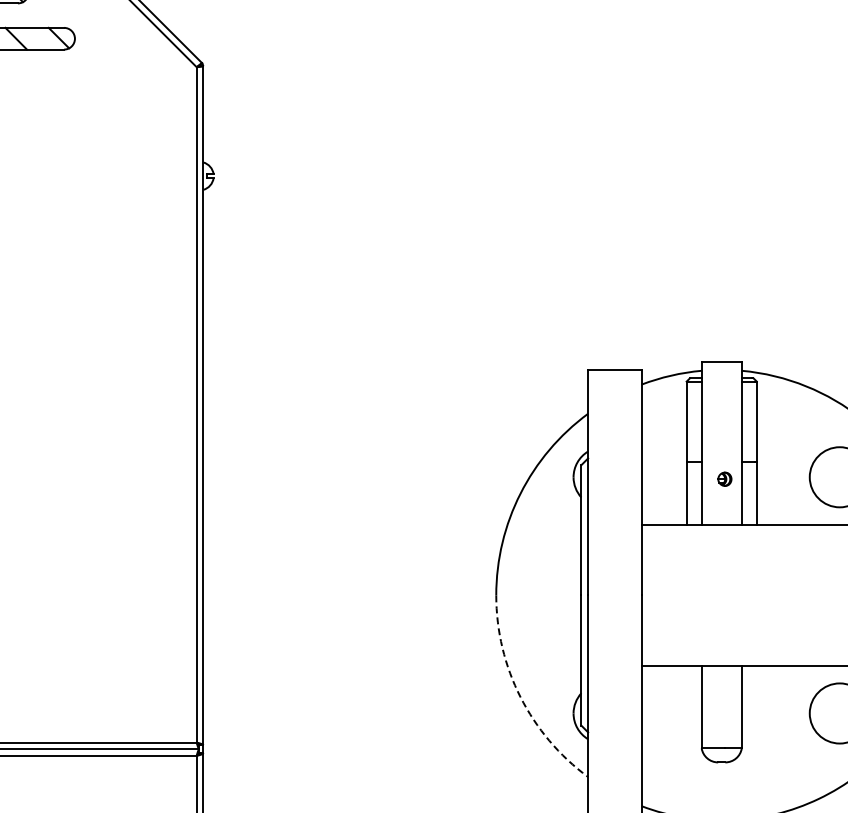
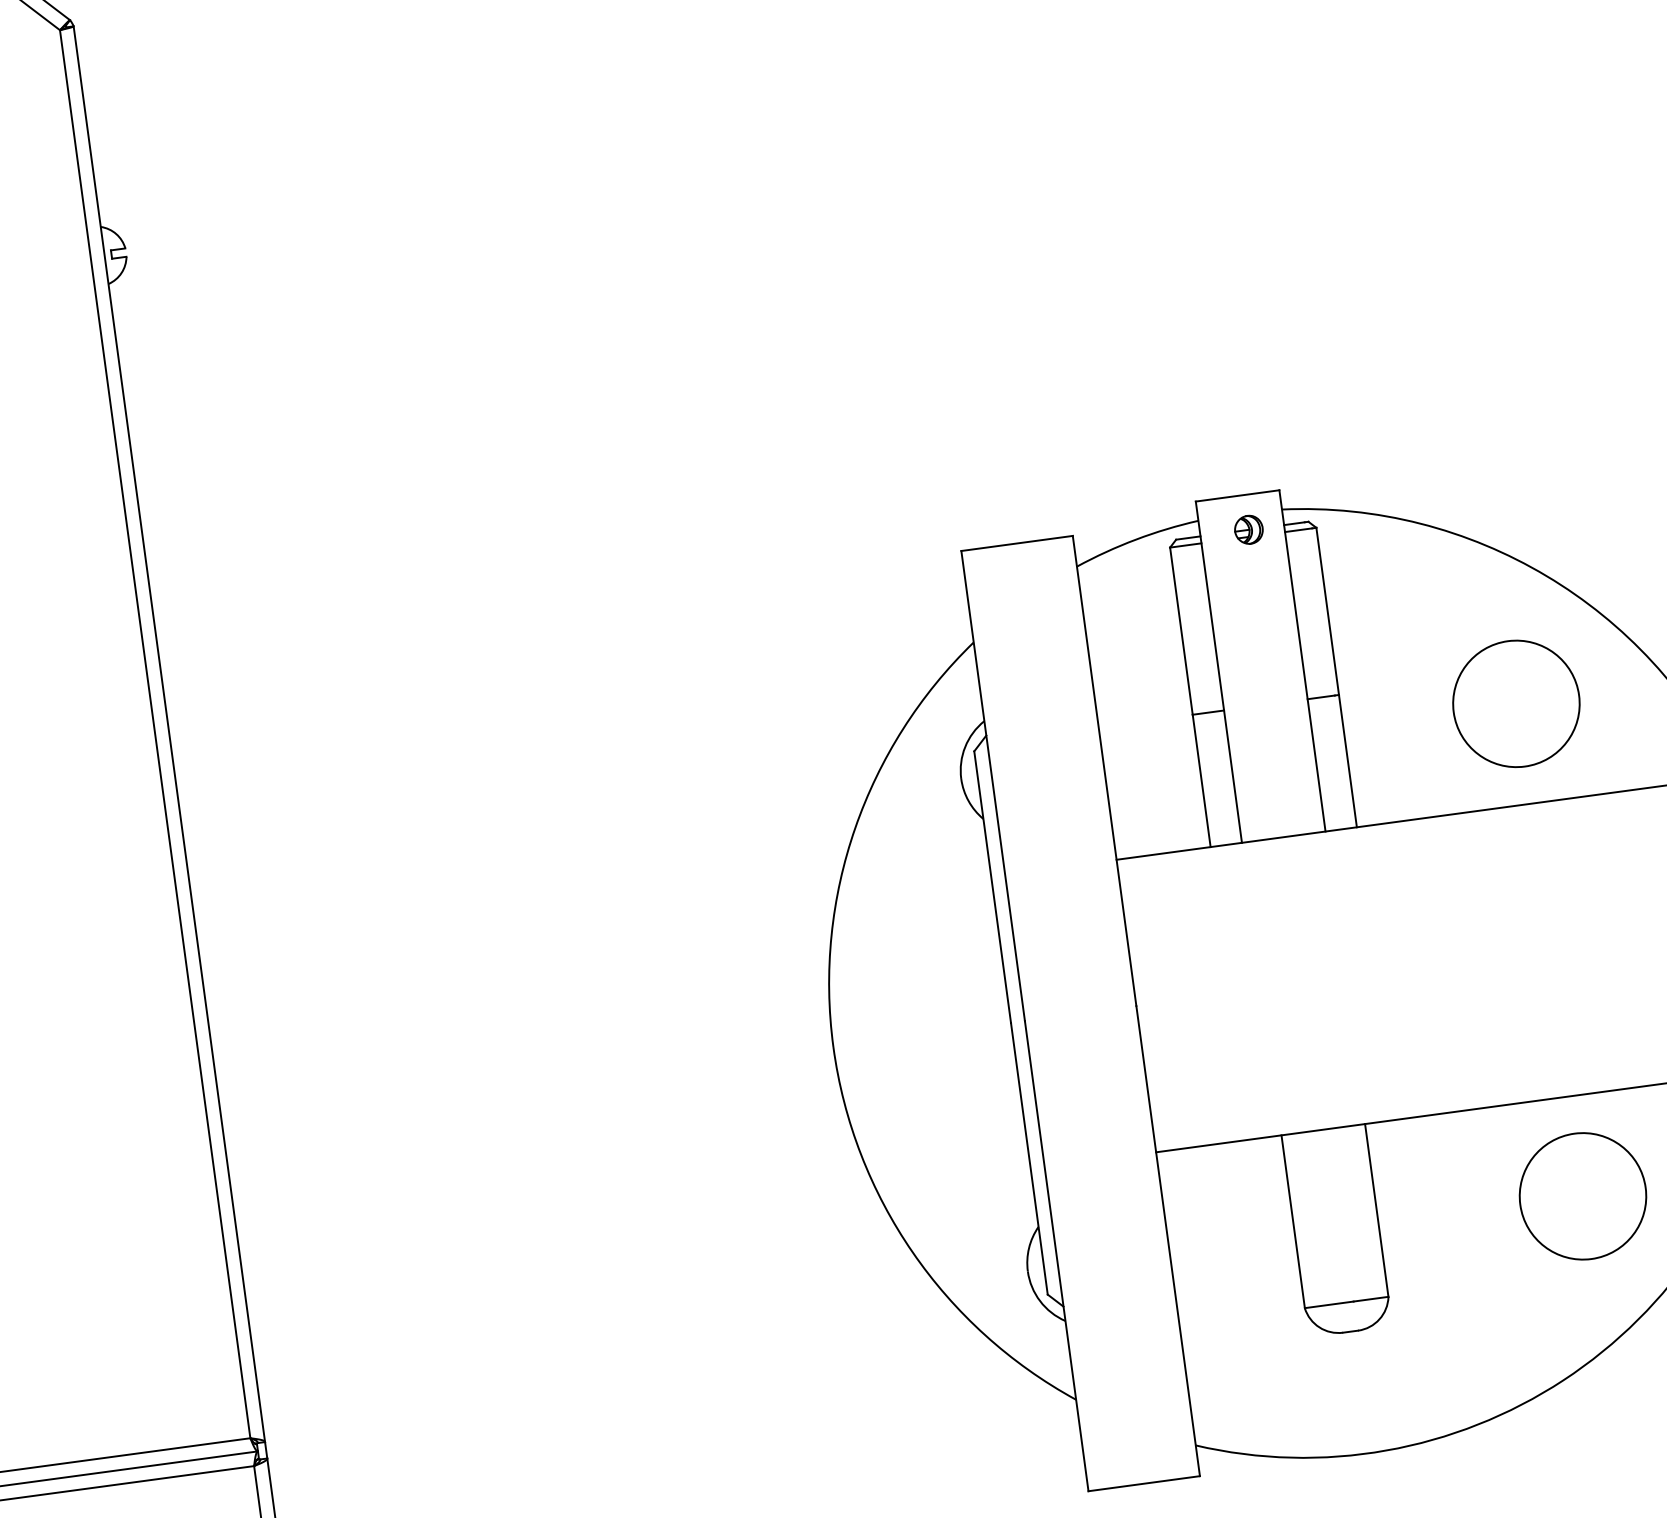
part: (724, 478) -> (1247, 528), moved
arc: (520, 697) -> (912, 1253), dashed -> solid

